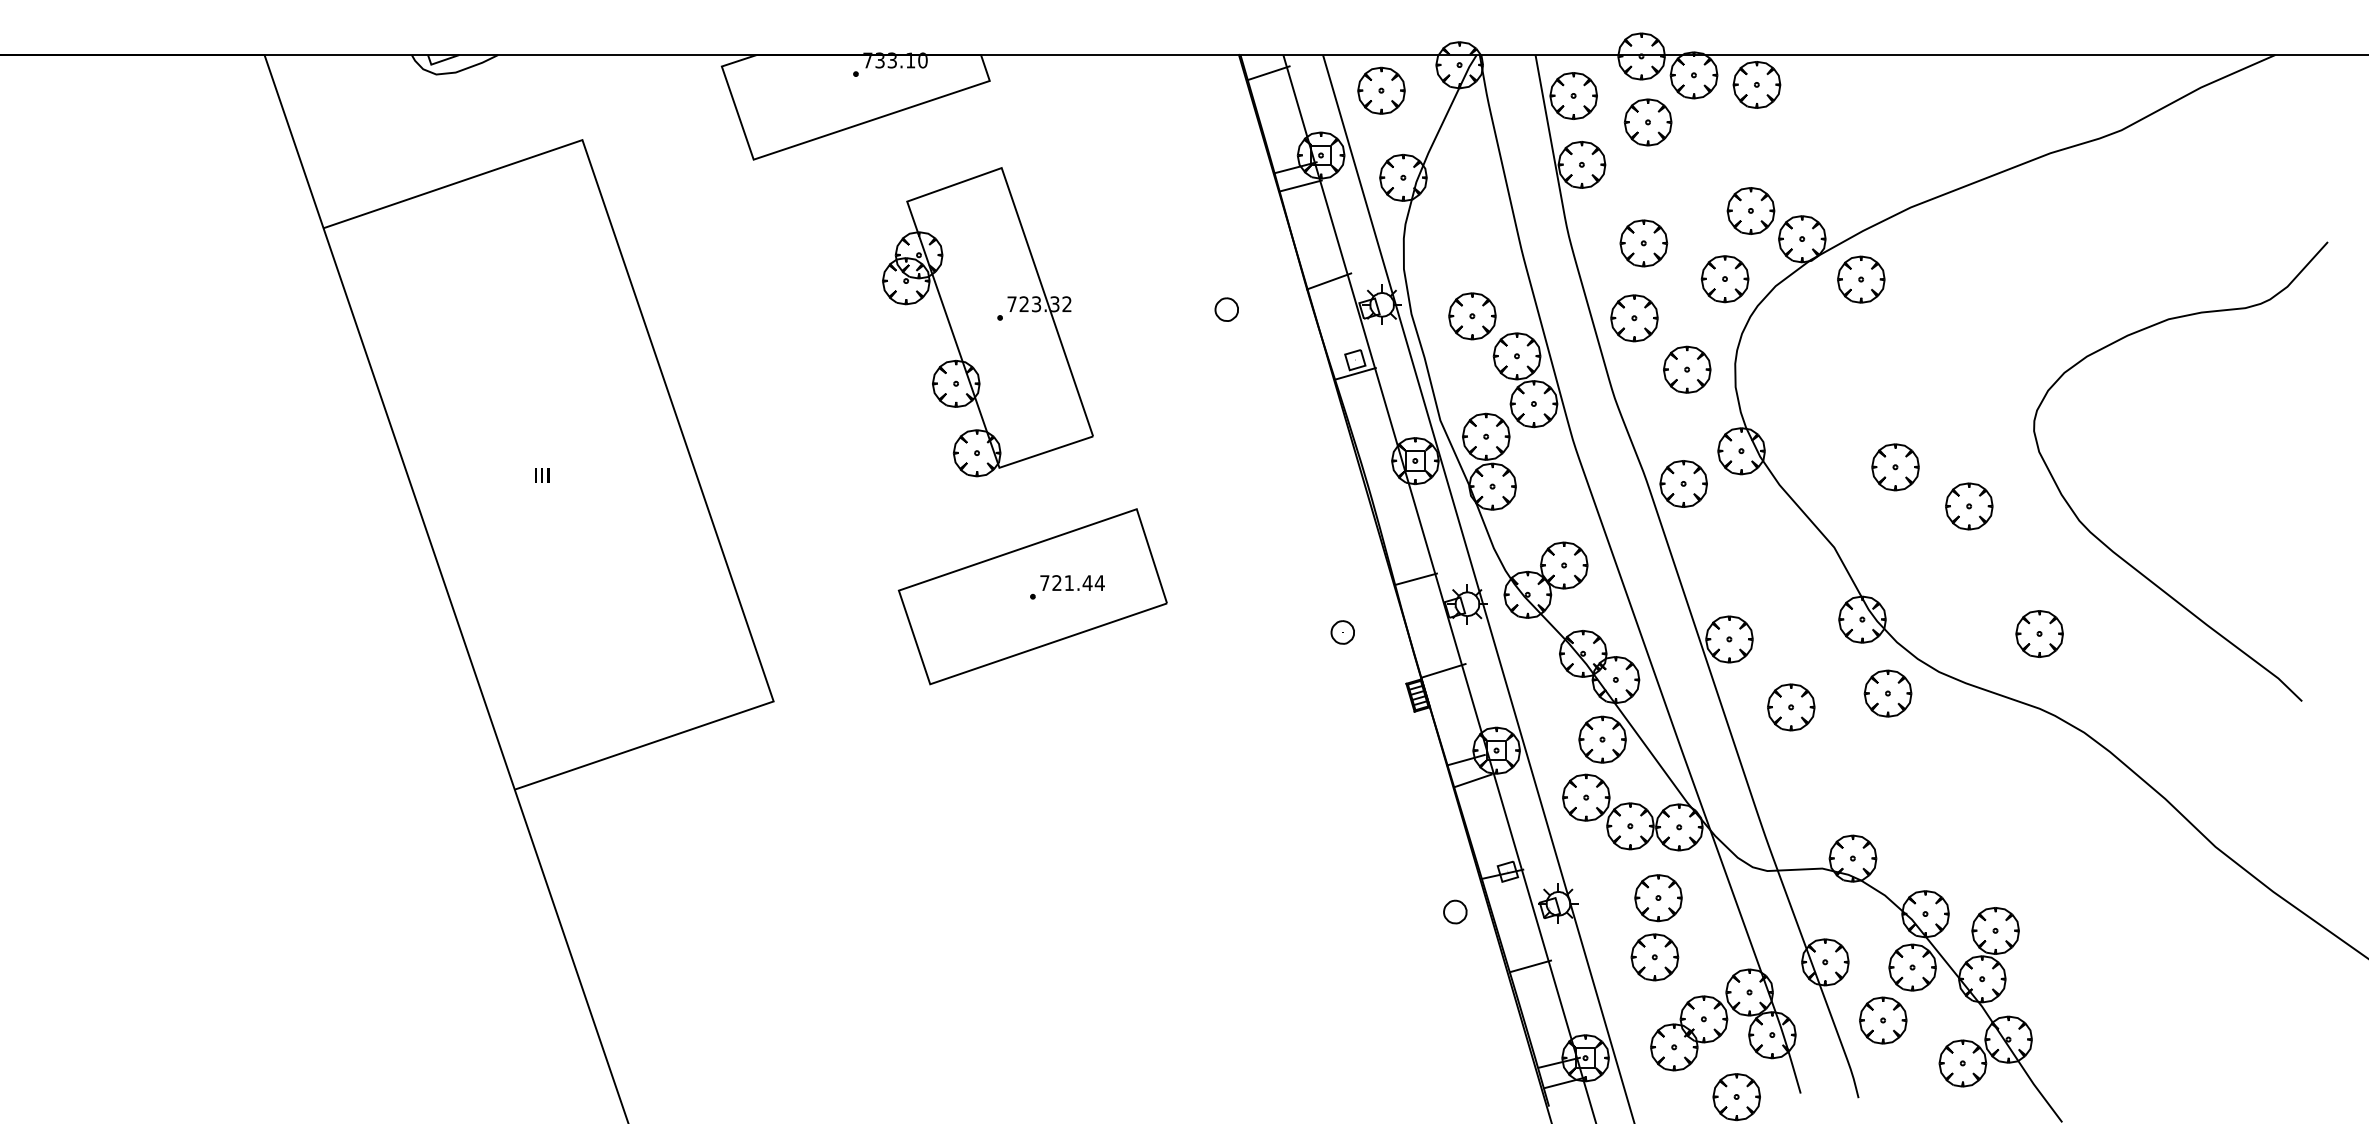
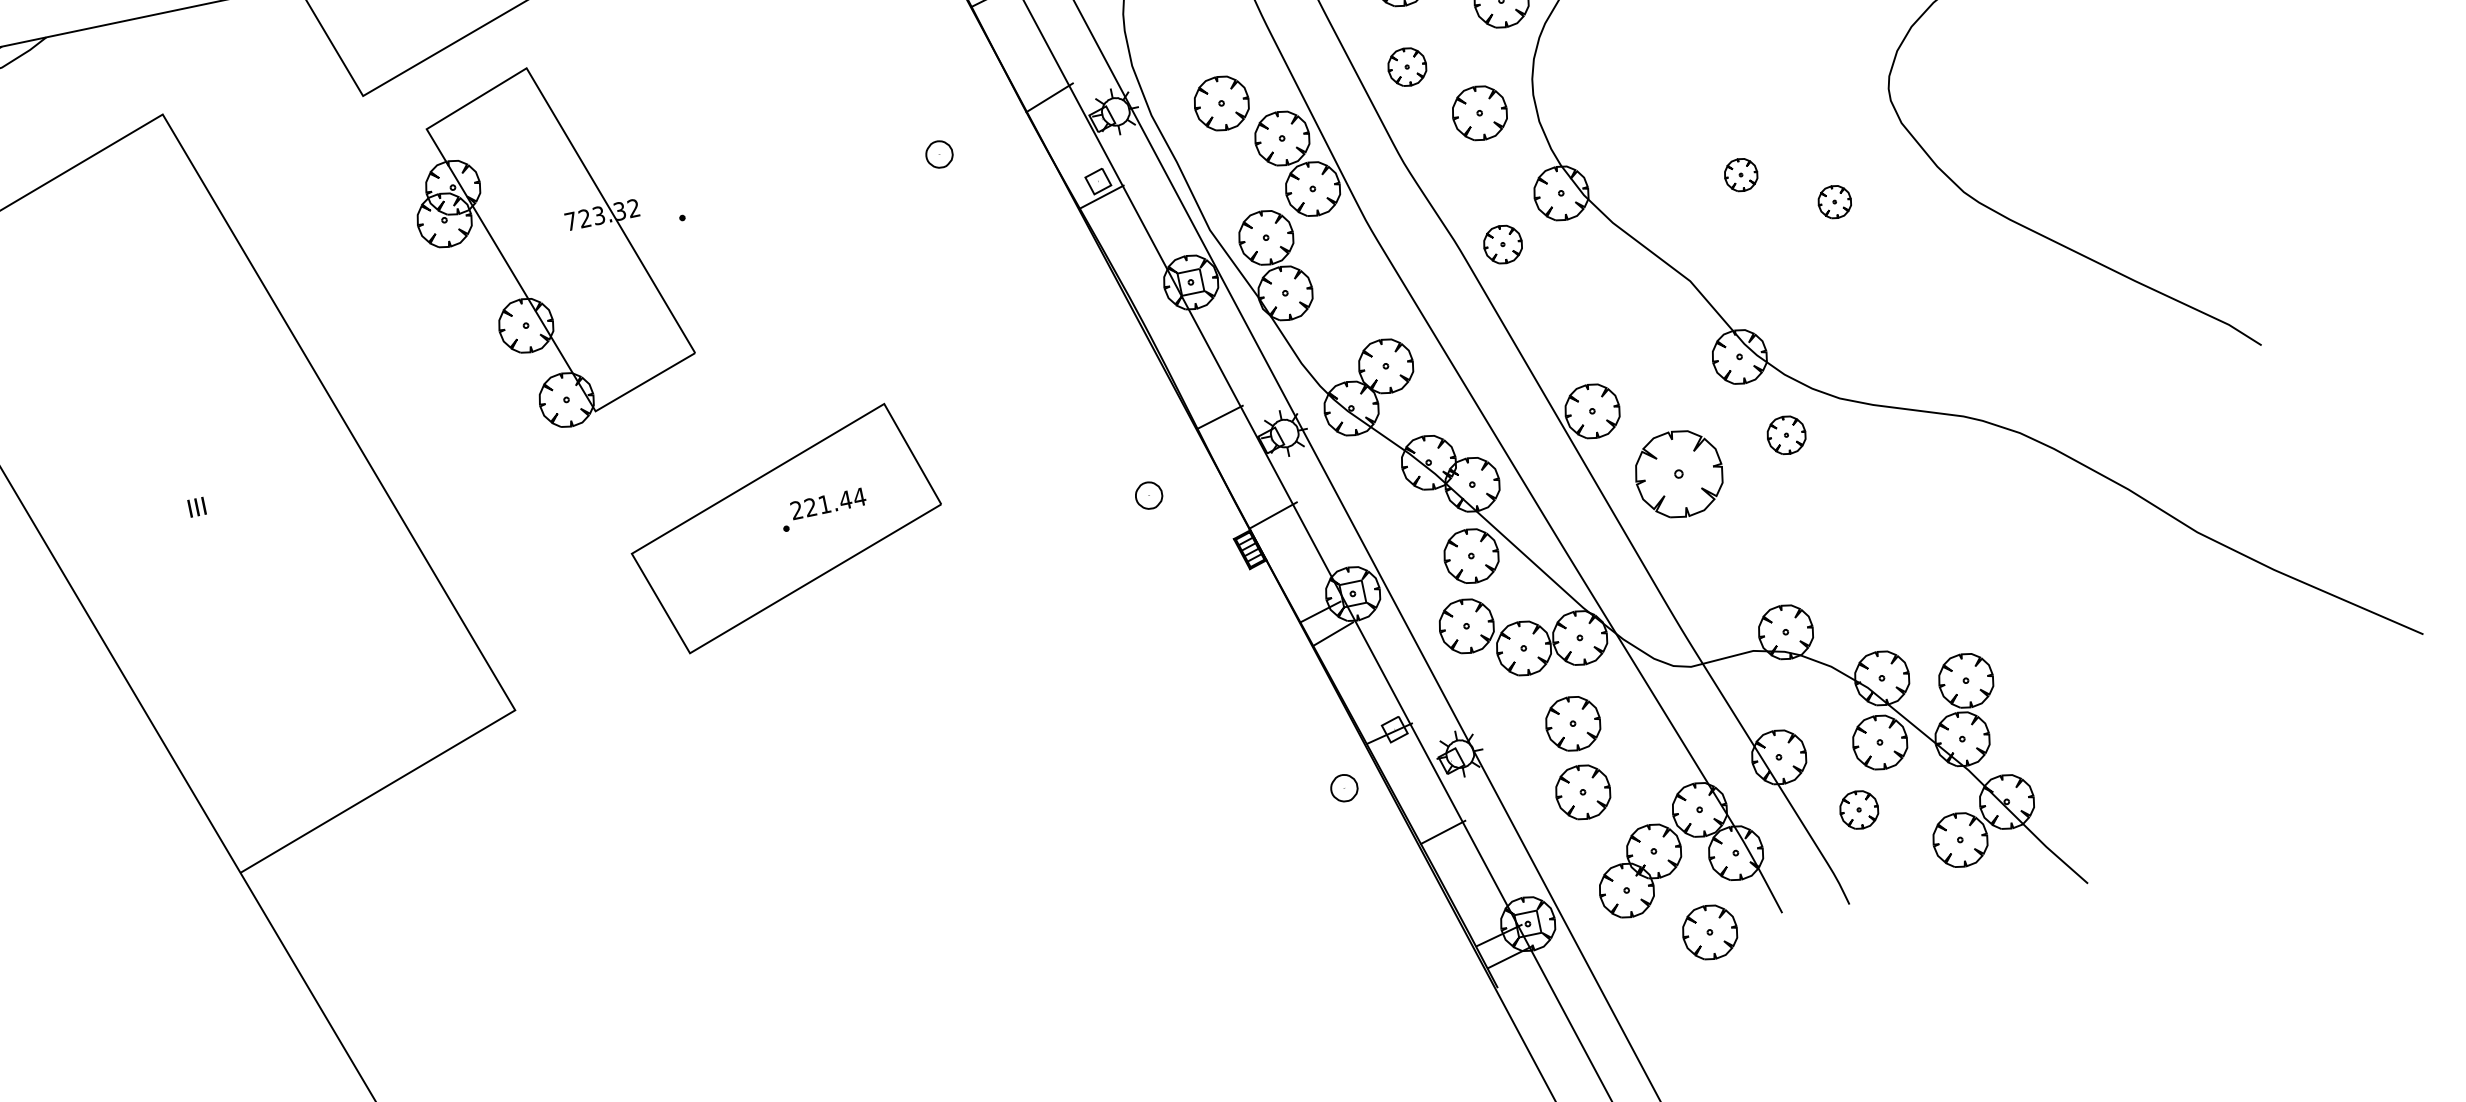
part: (1634, 318) -> (1407, 67), size x0.7
part: (987, 322) -> (547, 248), moved
part: (1895, 467) -> (1741, 175), size x0.6
part: (1683, 483) -> (1502, 244), size x0.7
part: (1969, 506) -> (1834, 202), size x0.6
text: (1044, 582) -> (796, 509), 721.44 -> 221.44
part: (2039, 633) -> (1945, 330), removed
part: (1887, 693) -> (1785, 435), size x0.7
part: (1791, 707) -> (1679, 474), size x1.6
part: (1883, 1020) -> (1859, 809), size x0.7

